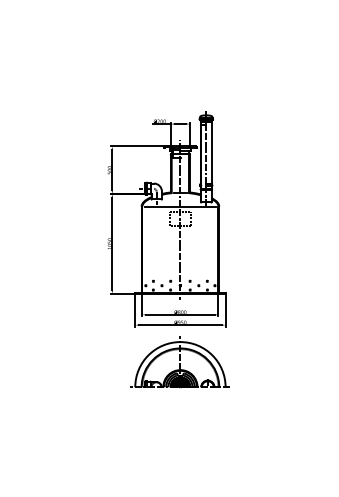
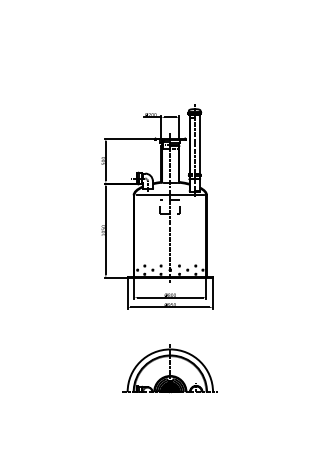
part: (179, 362) -> (169, 368), moved

